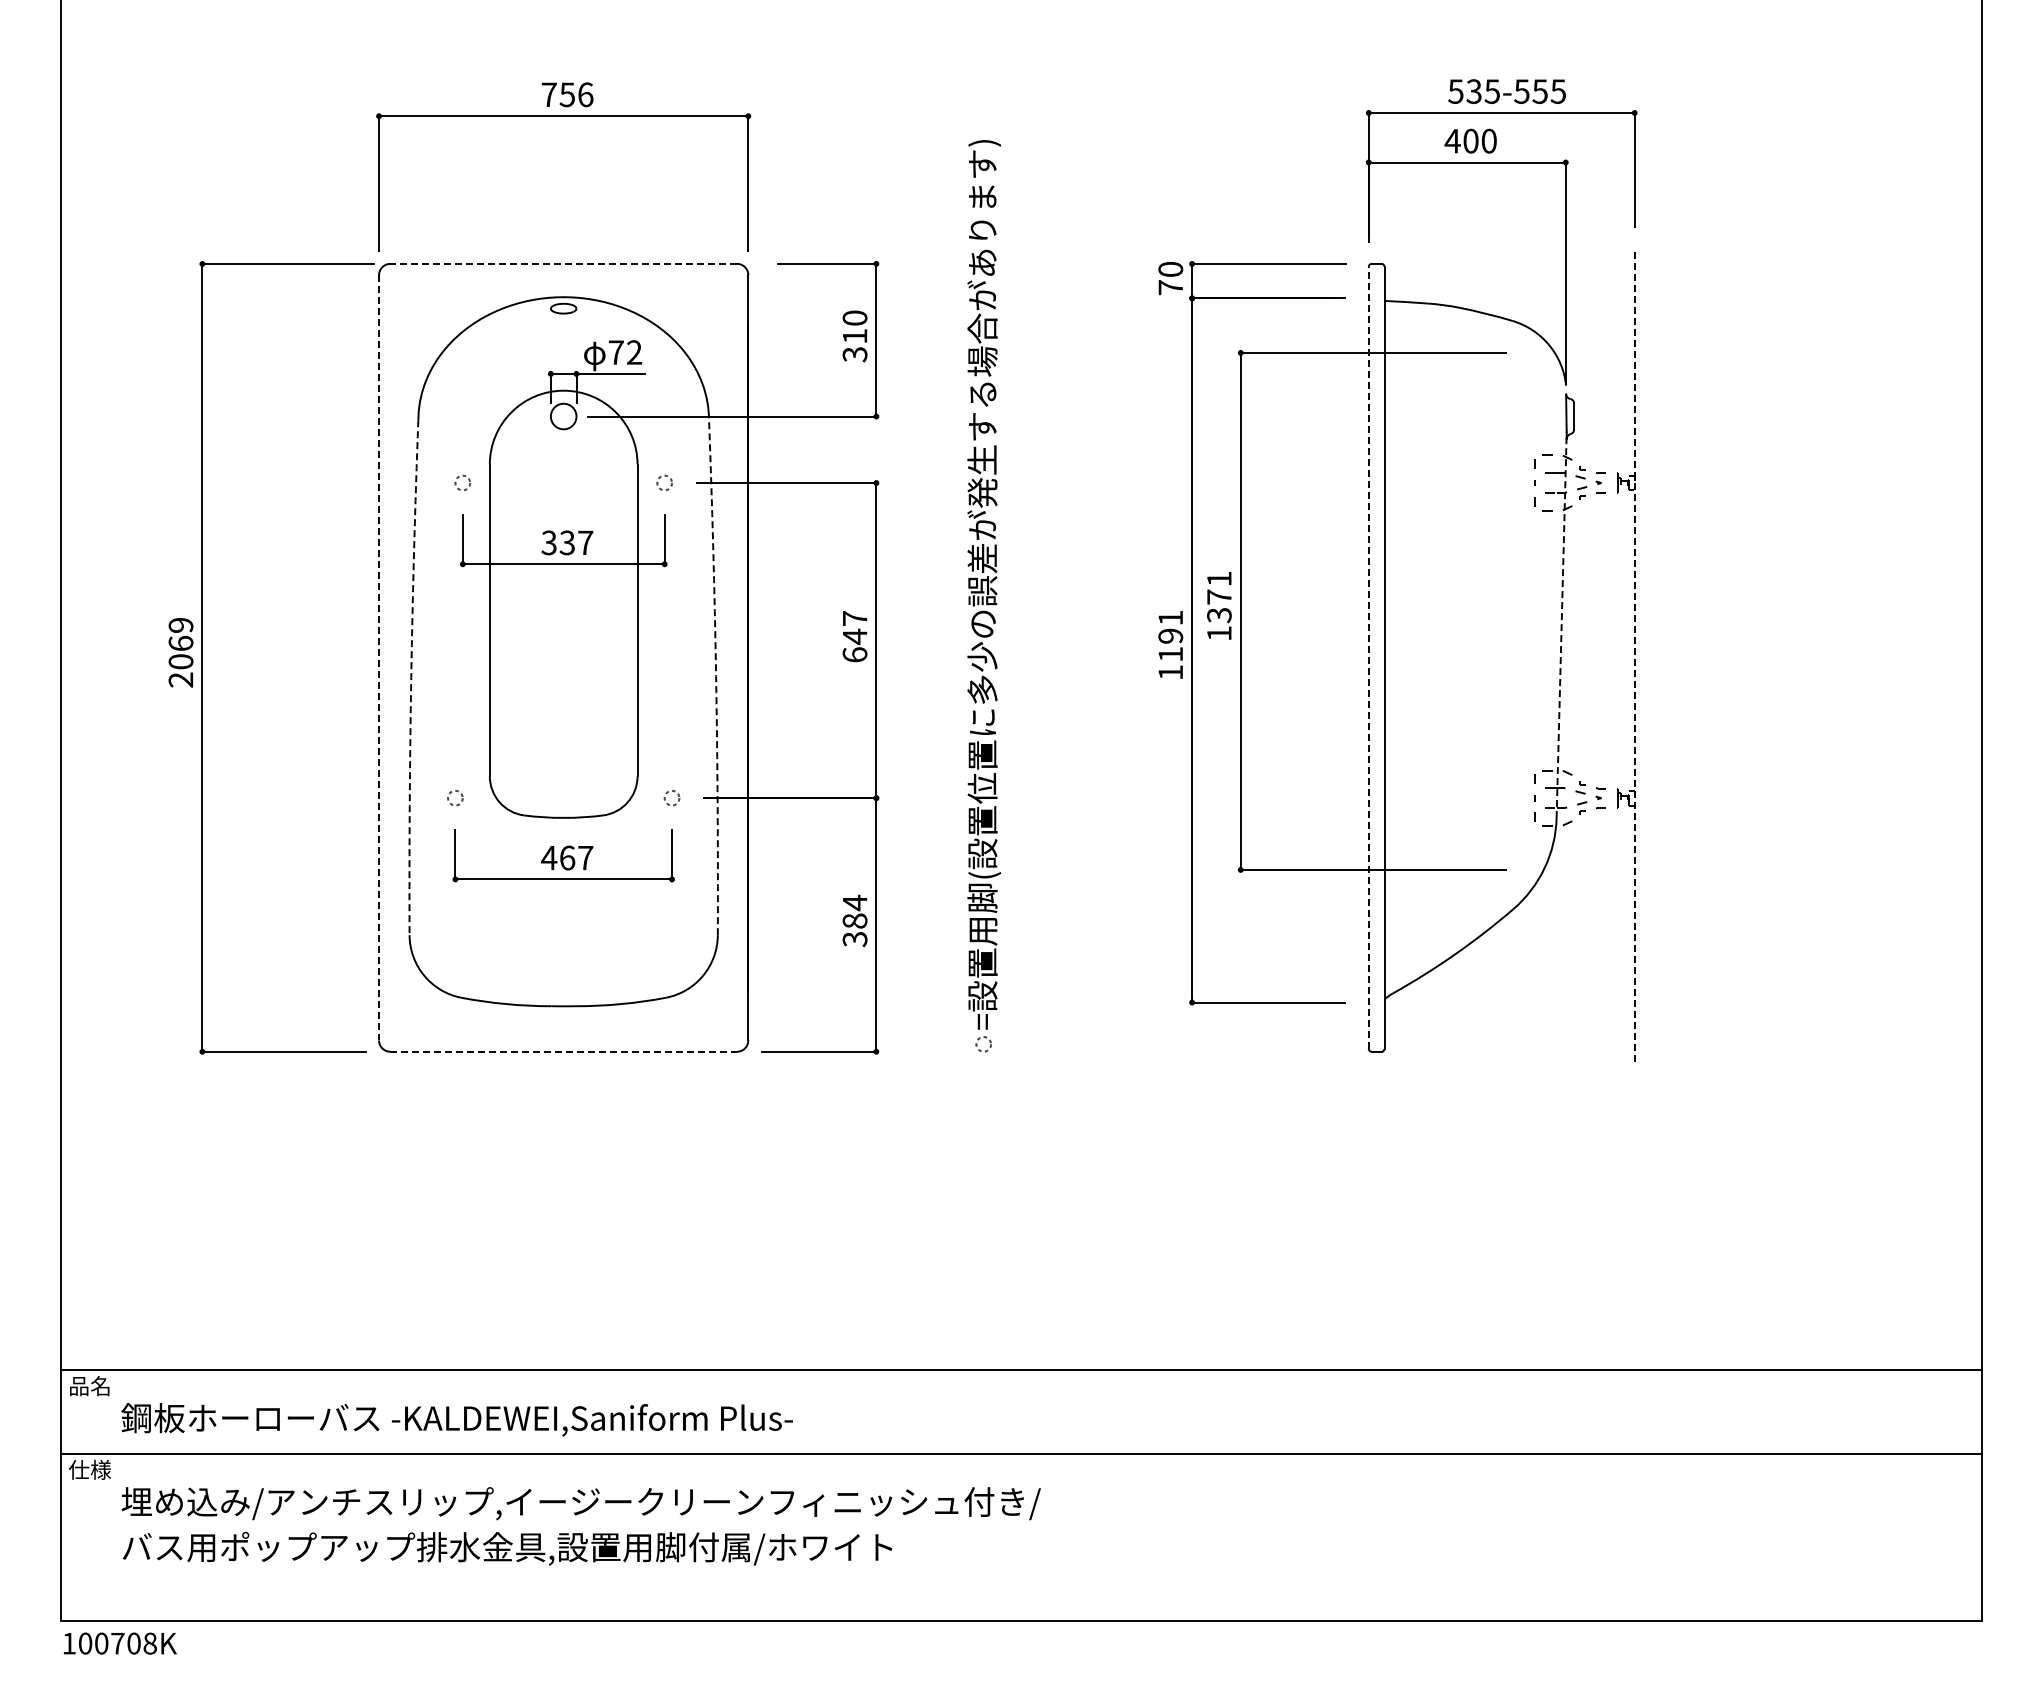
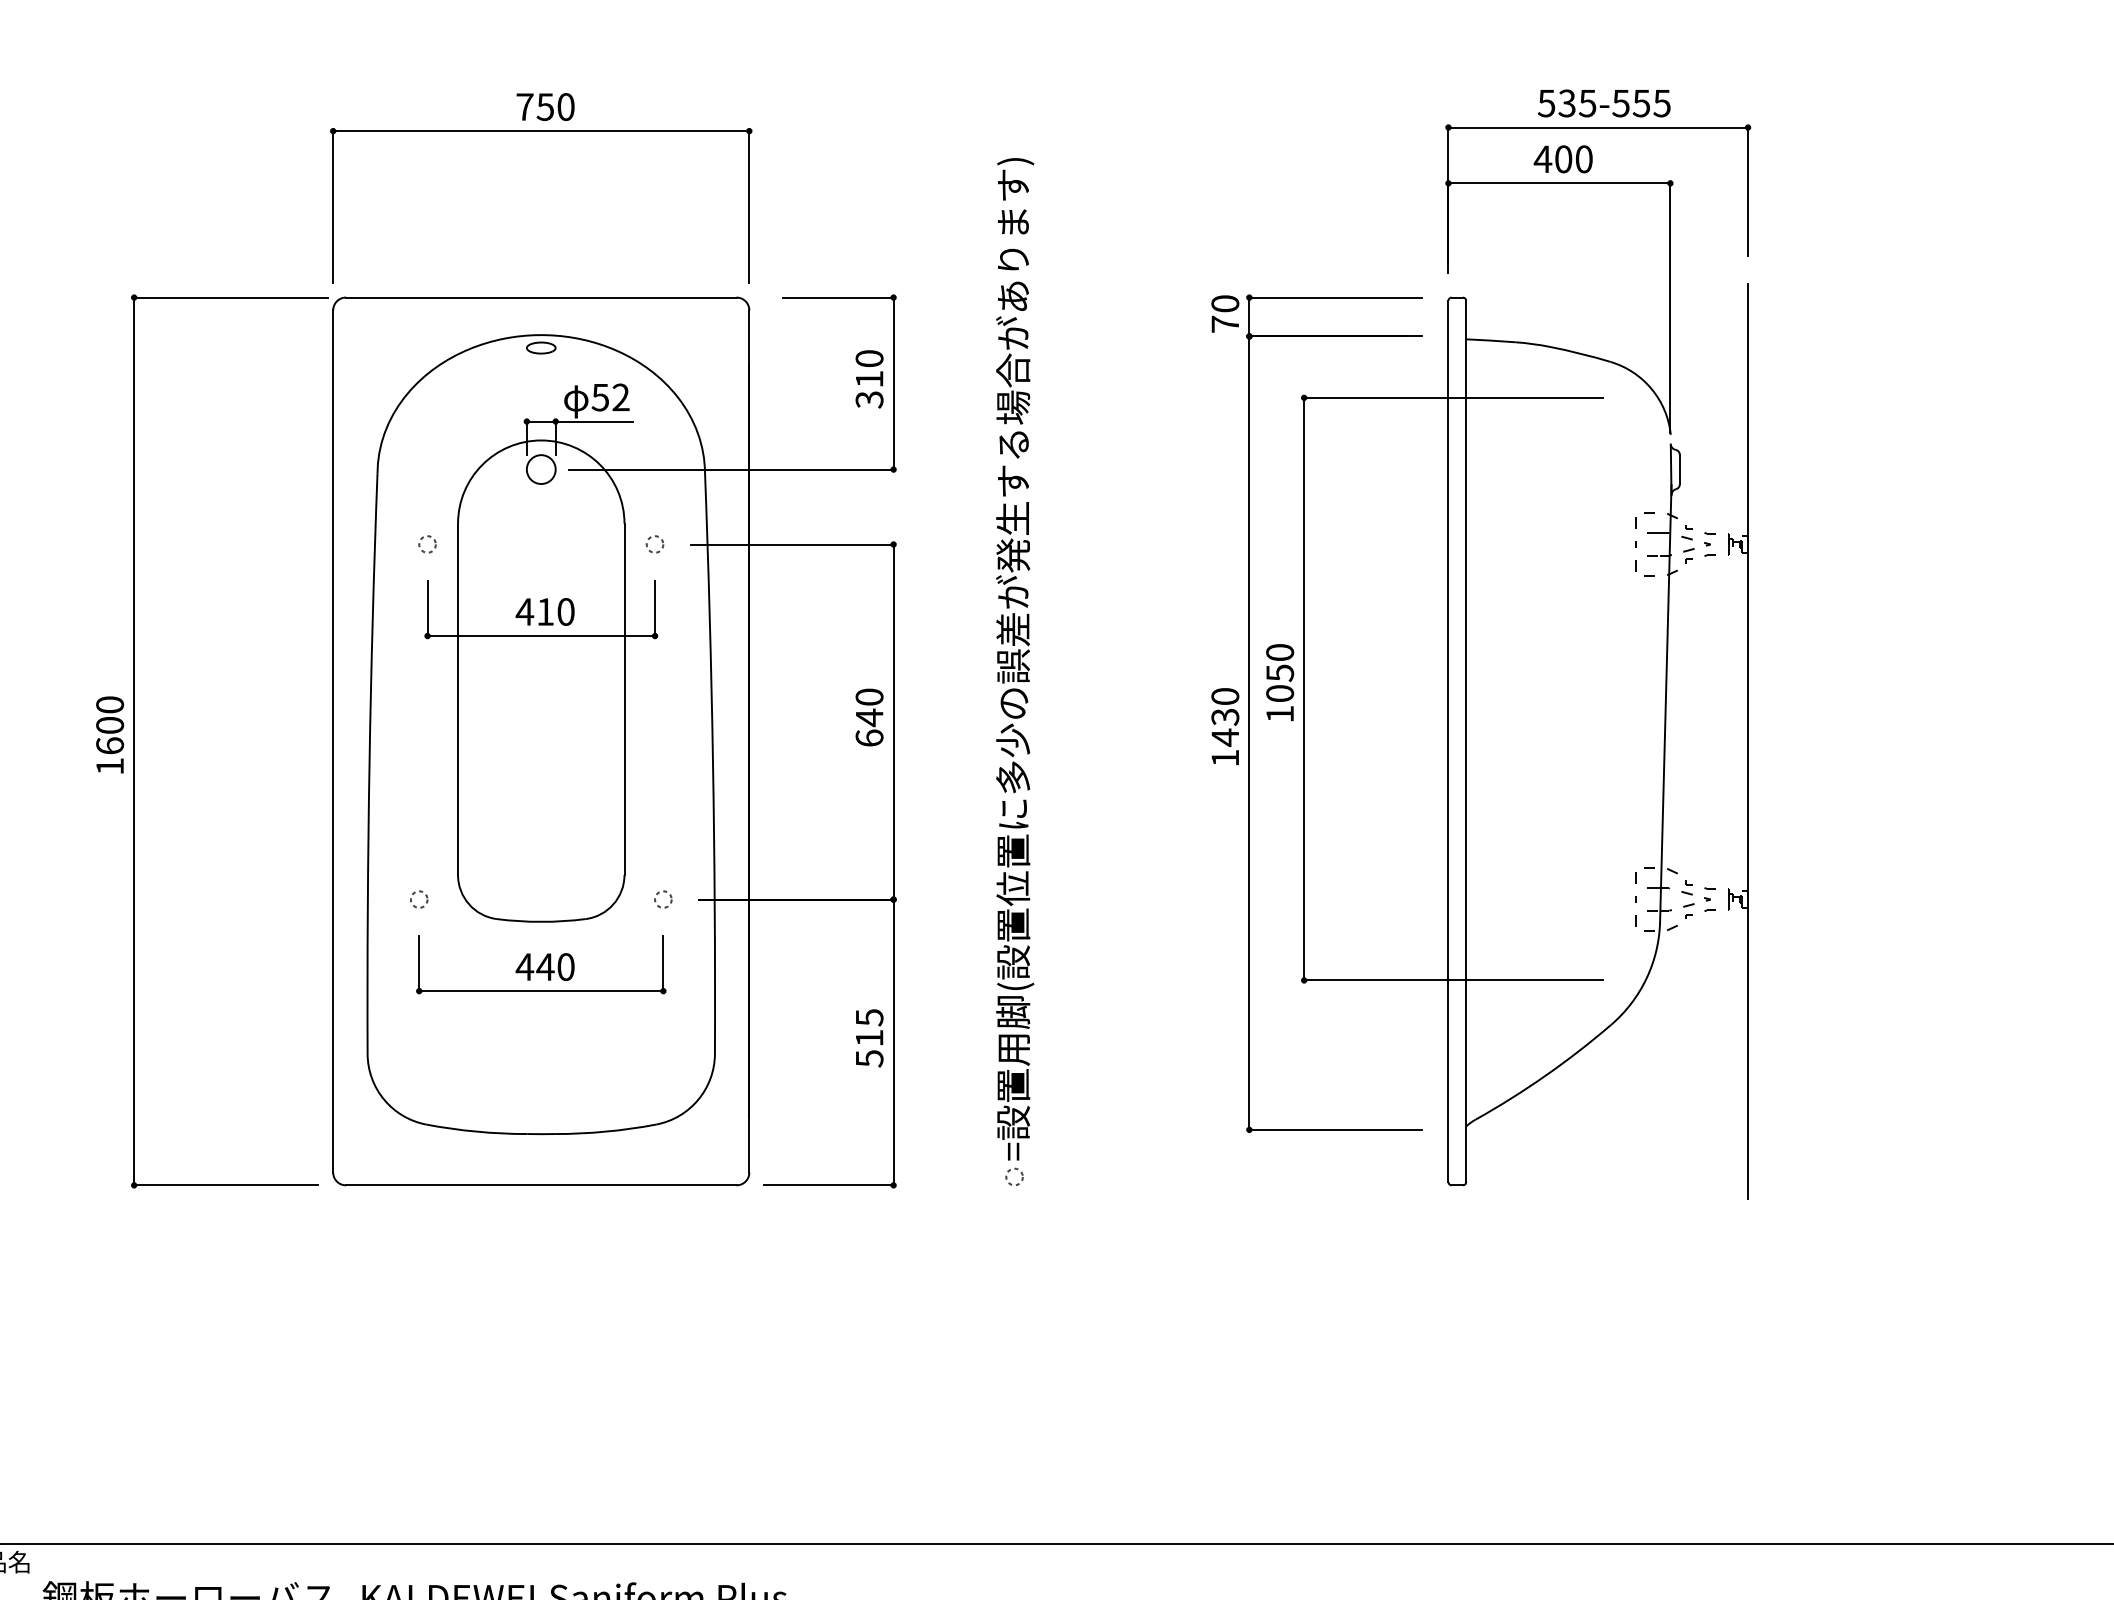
text: (585, 94) -> (565, 106), 756 -> 750
line: (563, 263) -> (541, 297), dashed -> solid
text: (615, 352) -> (599, 397), 72 -> 52
text: (567, 542) -> (545, 611), 337 -> 410
text: (1219, 597) -> (1280, 673), 1371 -> 1050
text: (854, 618) -> (868, 697), 647 -> 640
line: (1561, 624) -> (1665, 703), dashed -> solid
text: (1170, 636) -> (1225, 717), 1191 -> 1430
text: (180, 652) -> (109, 735), 2069 -> 1600
line: (379, 657) -> (333, 741), dashed -> solid
line: (1368, 657) -> (1448, 741), dashed -> solid
line: (1634, 658) -> (1747, 742), dashed -> solid
arc: (716, 676) -> (713, 762), dashed -> solid
arc: (411, 677) -> (369, 763), dashed -> solid
text: (576, 857) -> (555, 966), 467 -> 440
text: (854, 920) -> (868, 1037), 384 -> 515
line: (564, 1051) -> (542, 1185), dashed -> solid

